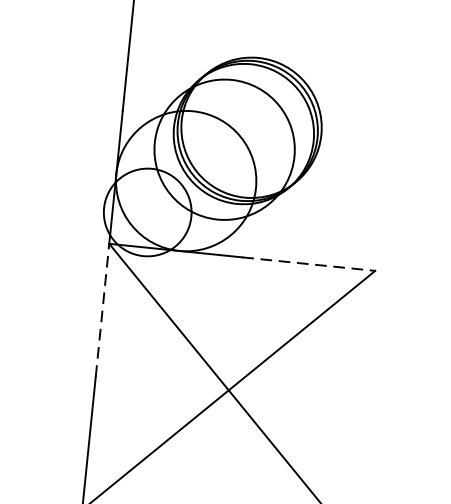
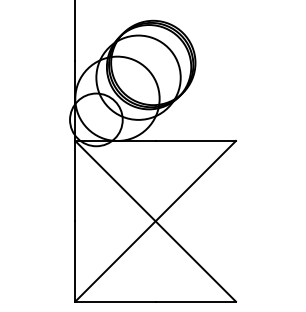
line: (309, 265) -> (196, 141), dashed -> solid
line: (102, 309) -> (75, 180), dashed -> solid

